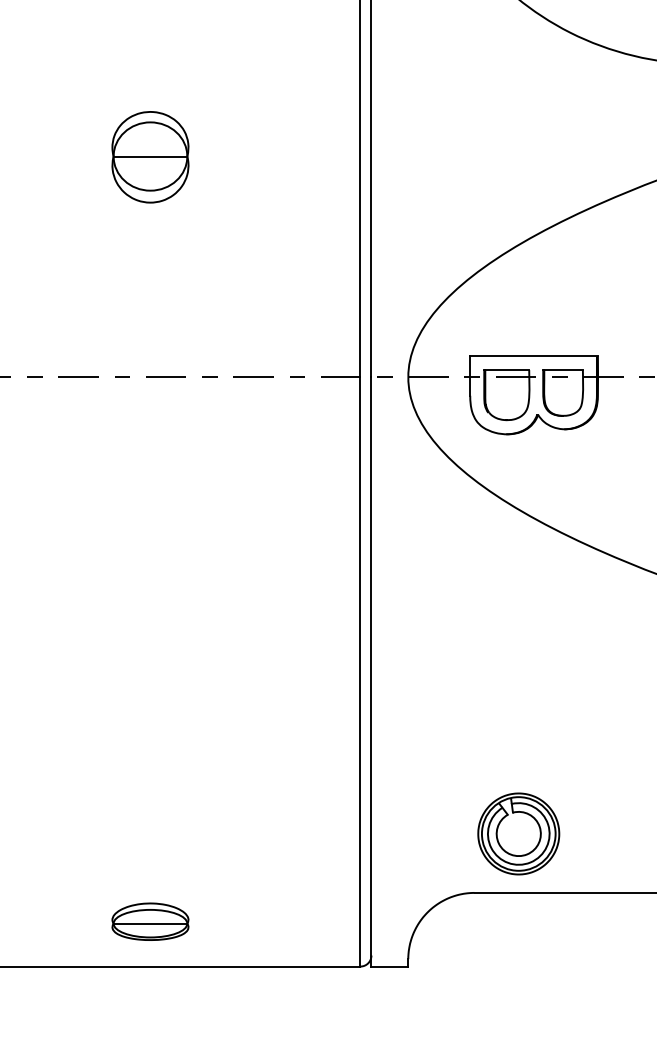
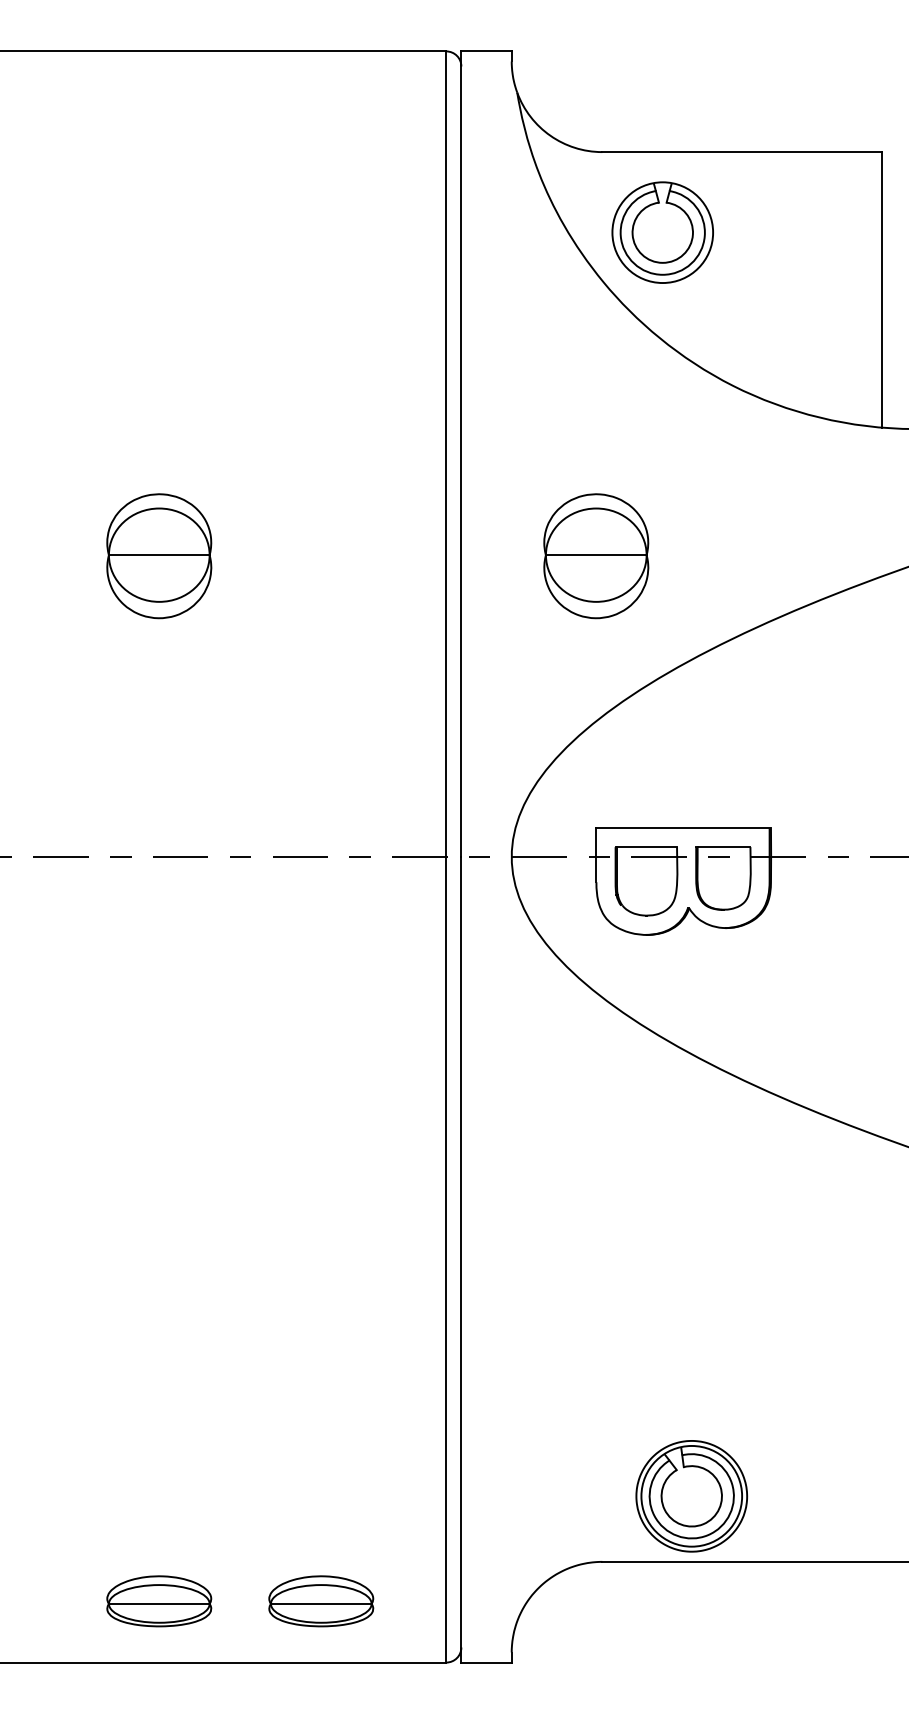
part: (470, 157) -> (596, 556), added
part: (518, 834) -> (691, 1496), moved
part: (269, 921) -> (321, 1601), added

